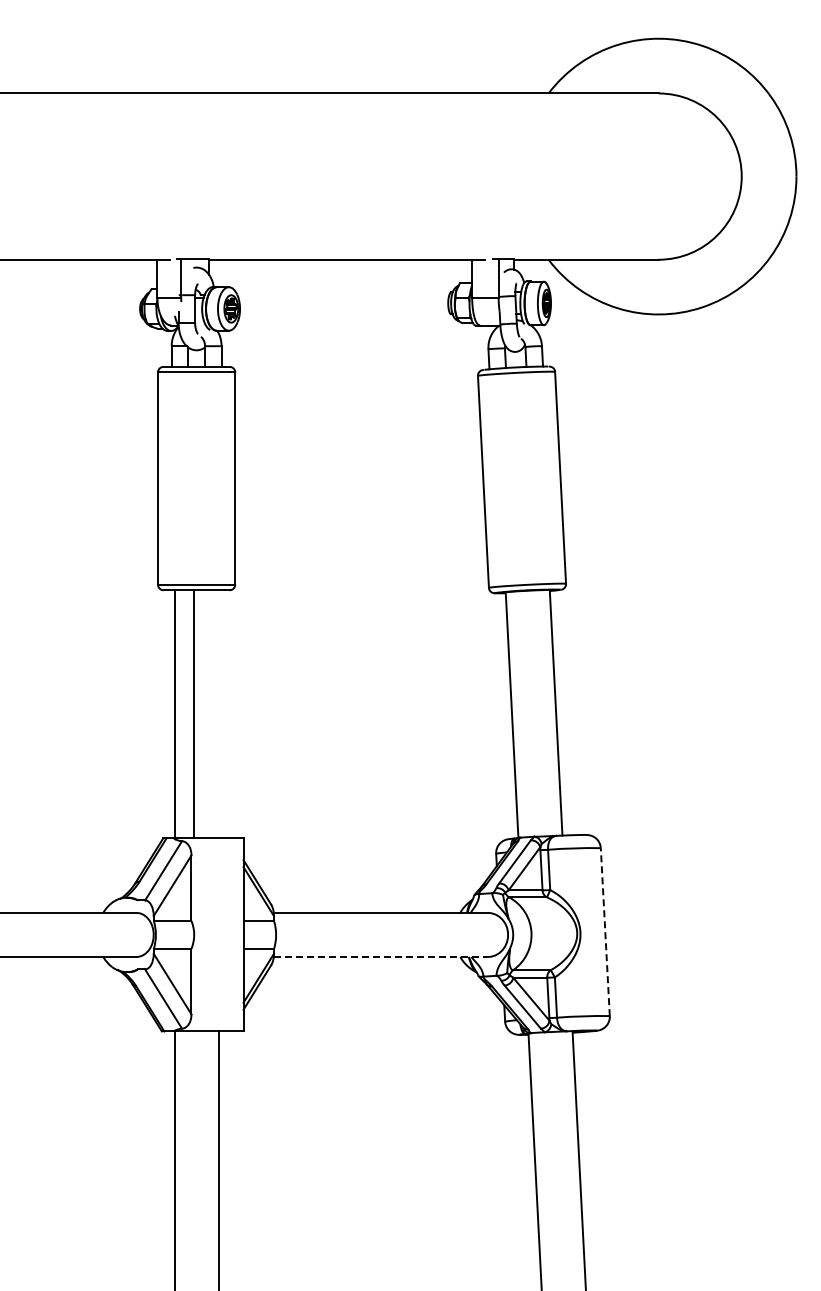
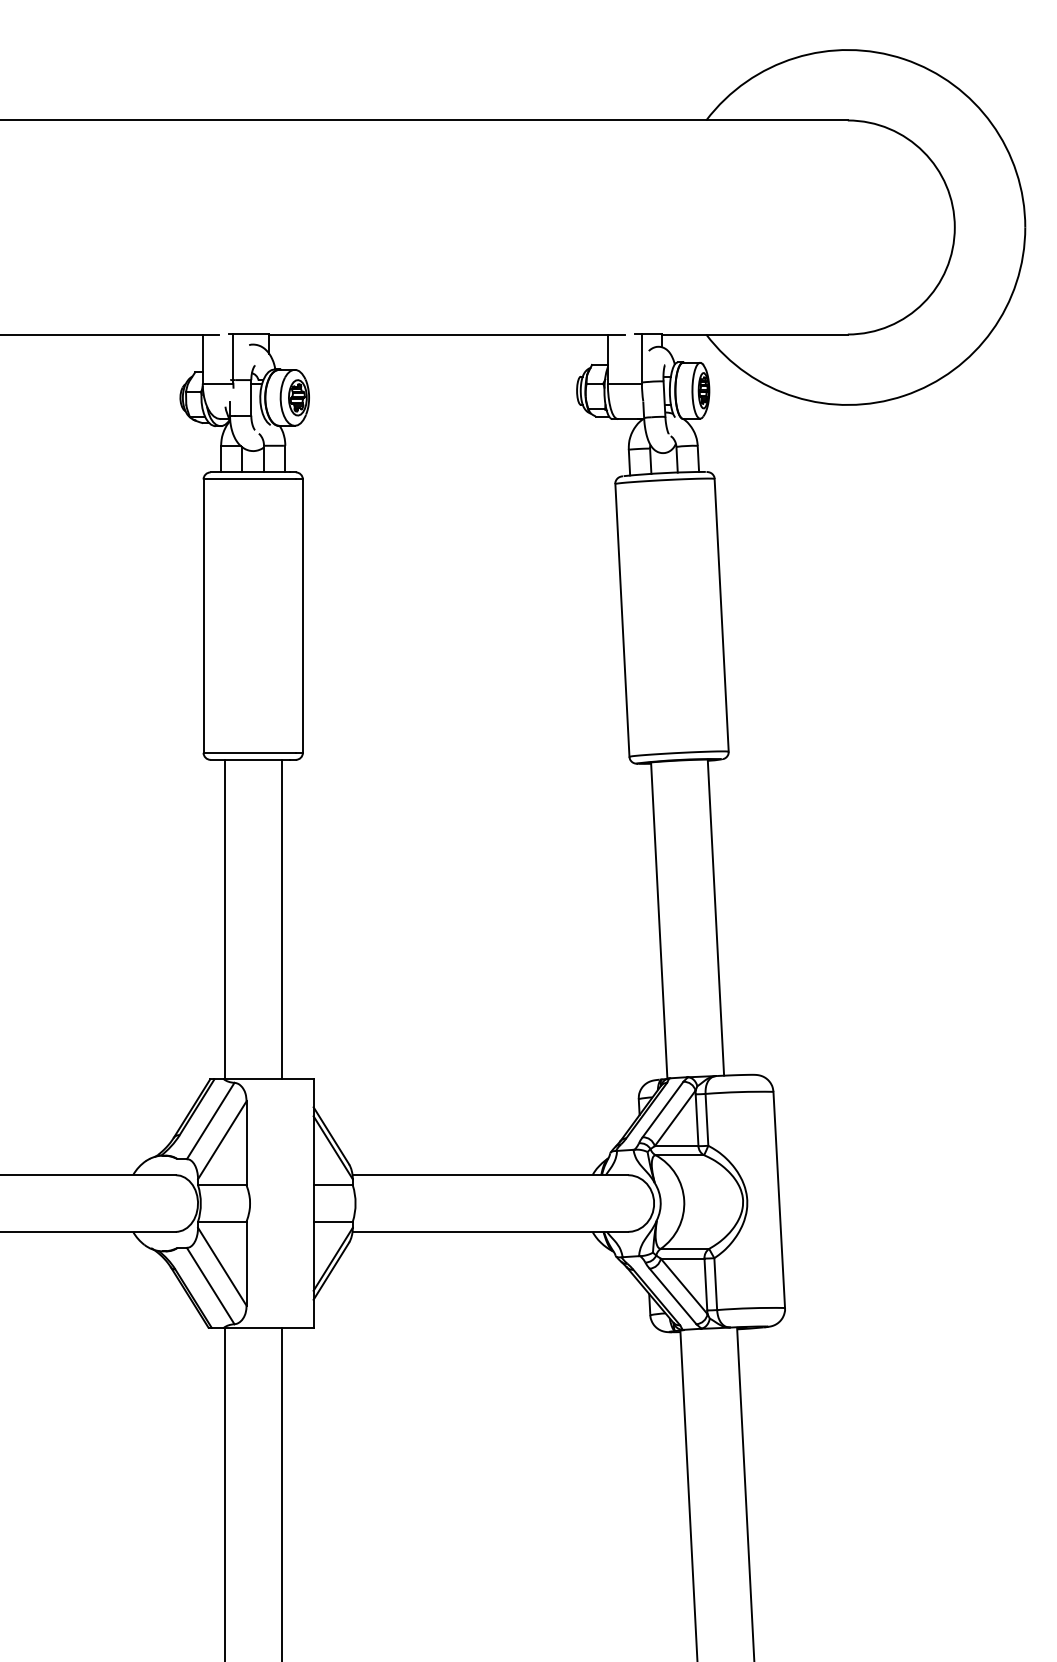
line: (193, 714) -> (281, 919), moved
line: (605, 931) -> (779, 1199), dashed -> solid
line: (381, 957) -> (491, 1232), dashed -> solid

